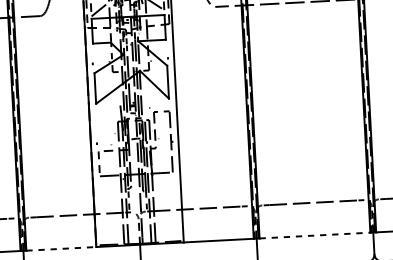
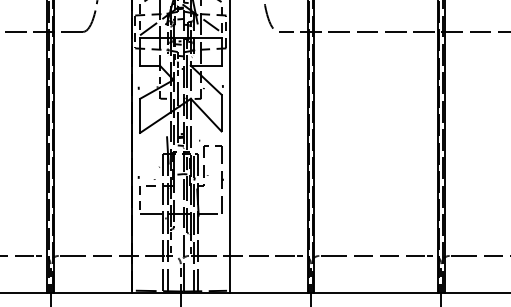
line: (315, 235) -> (376, 292), dashed -> solid
line: (61, 248) -> (93, 292), dashed -> solid

